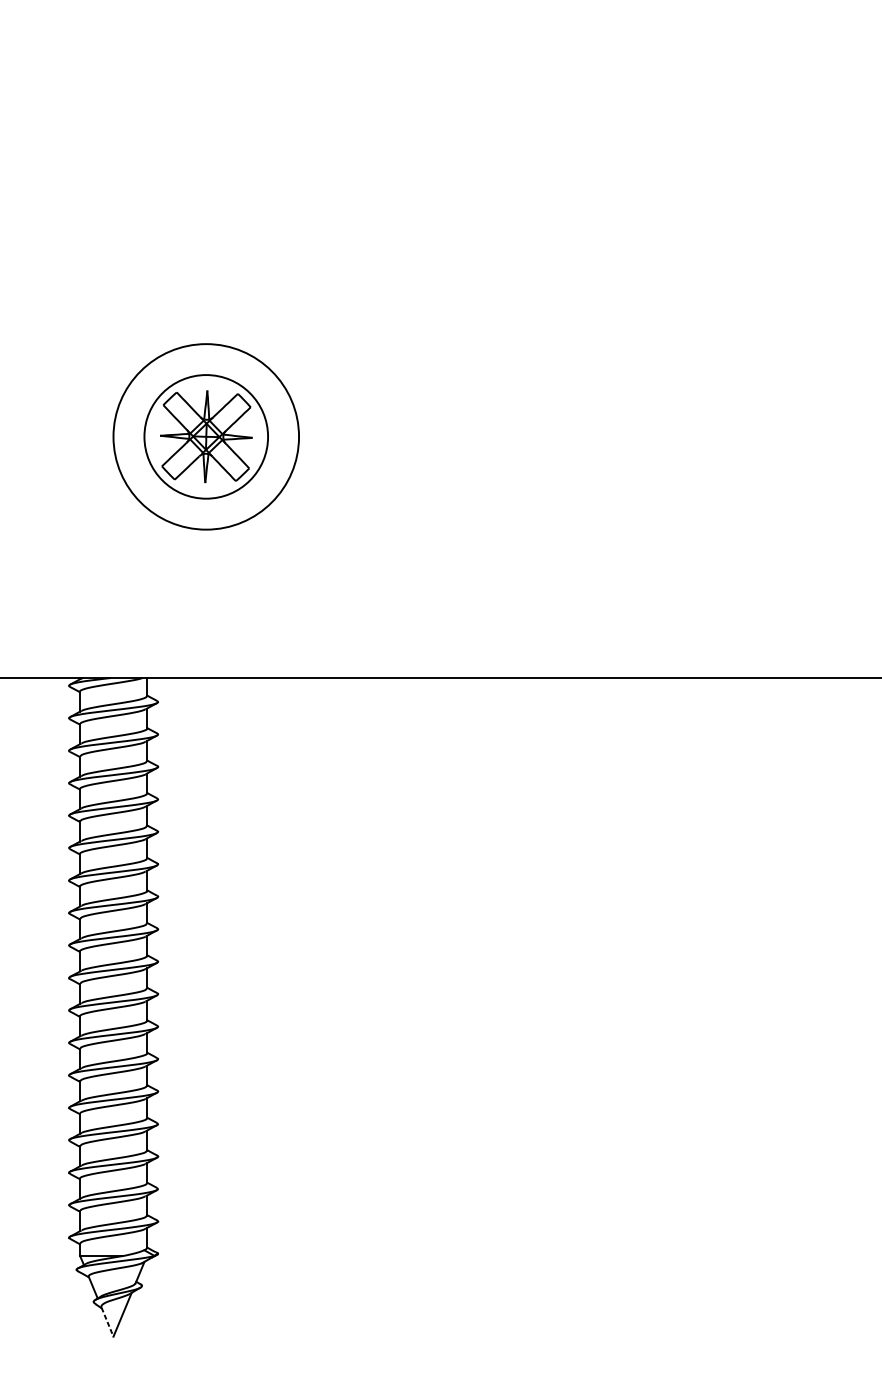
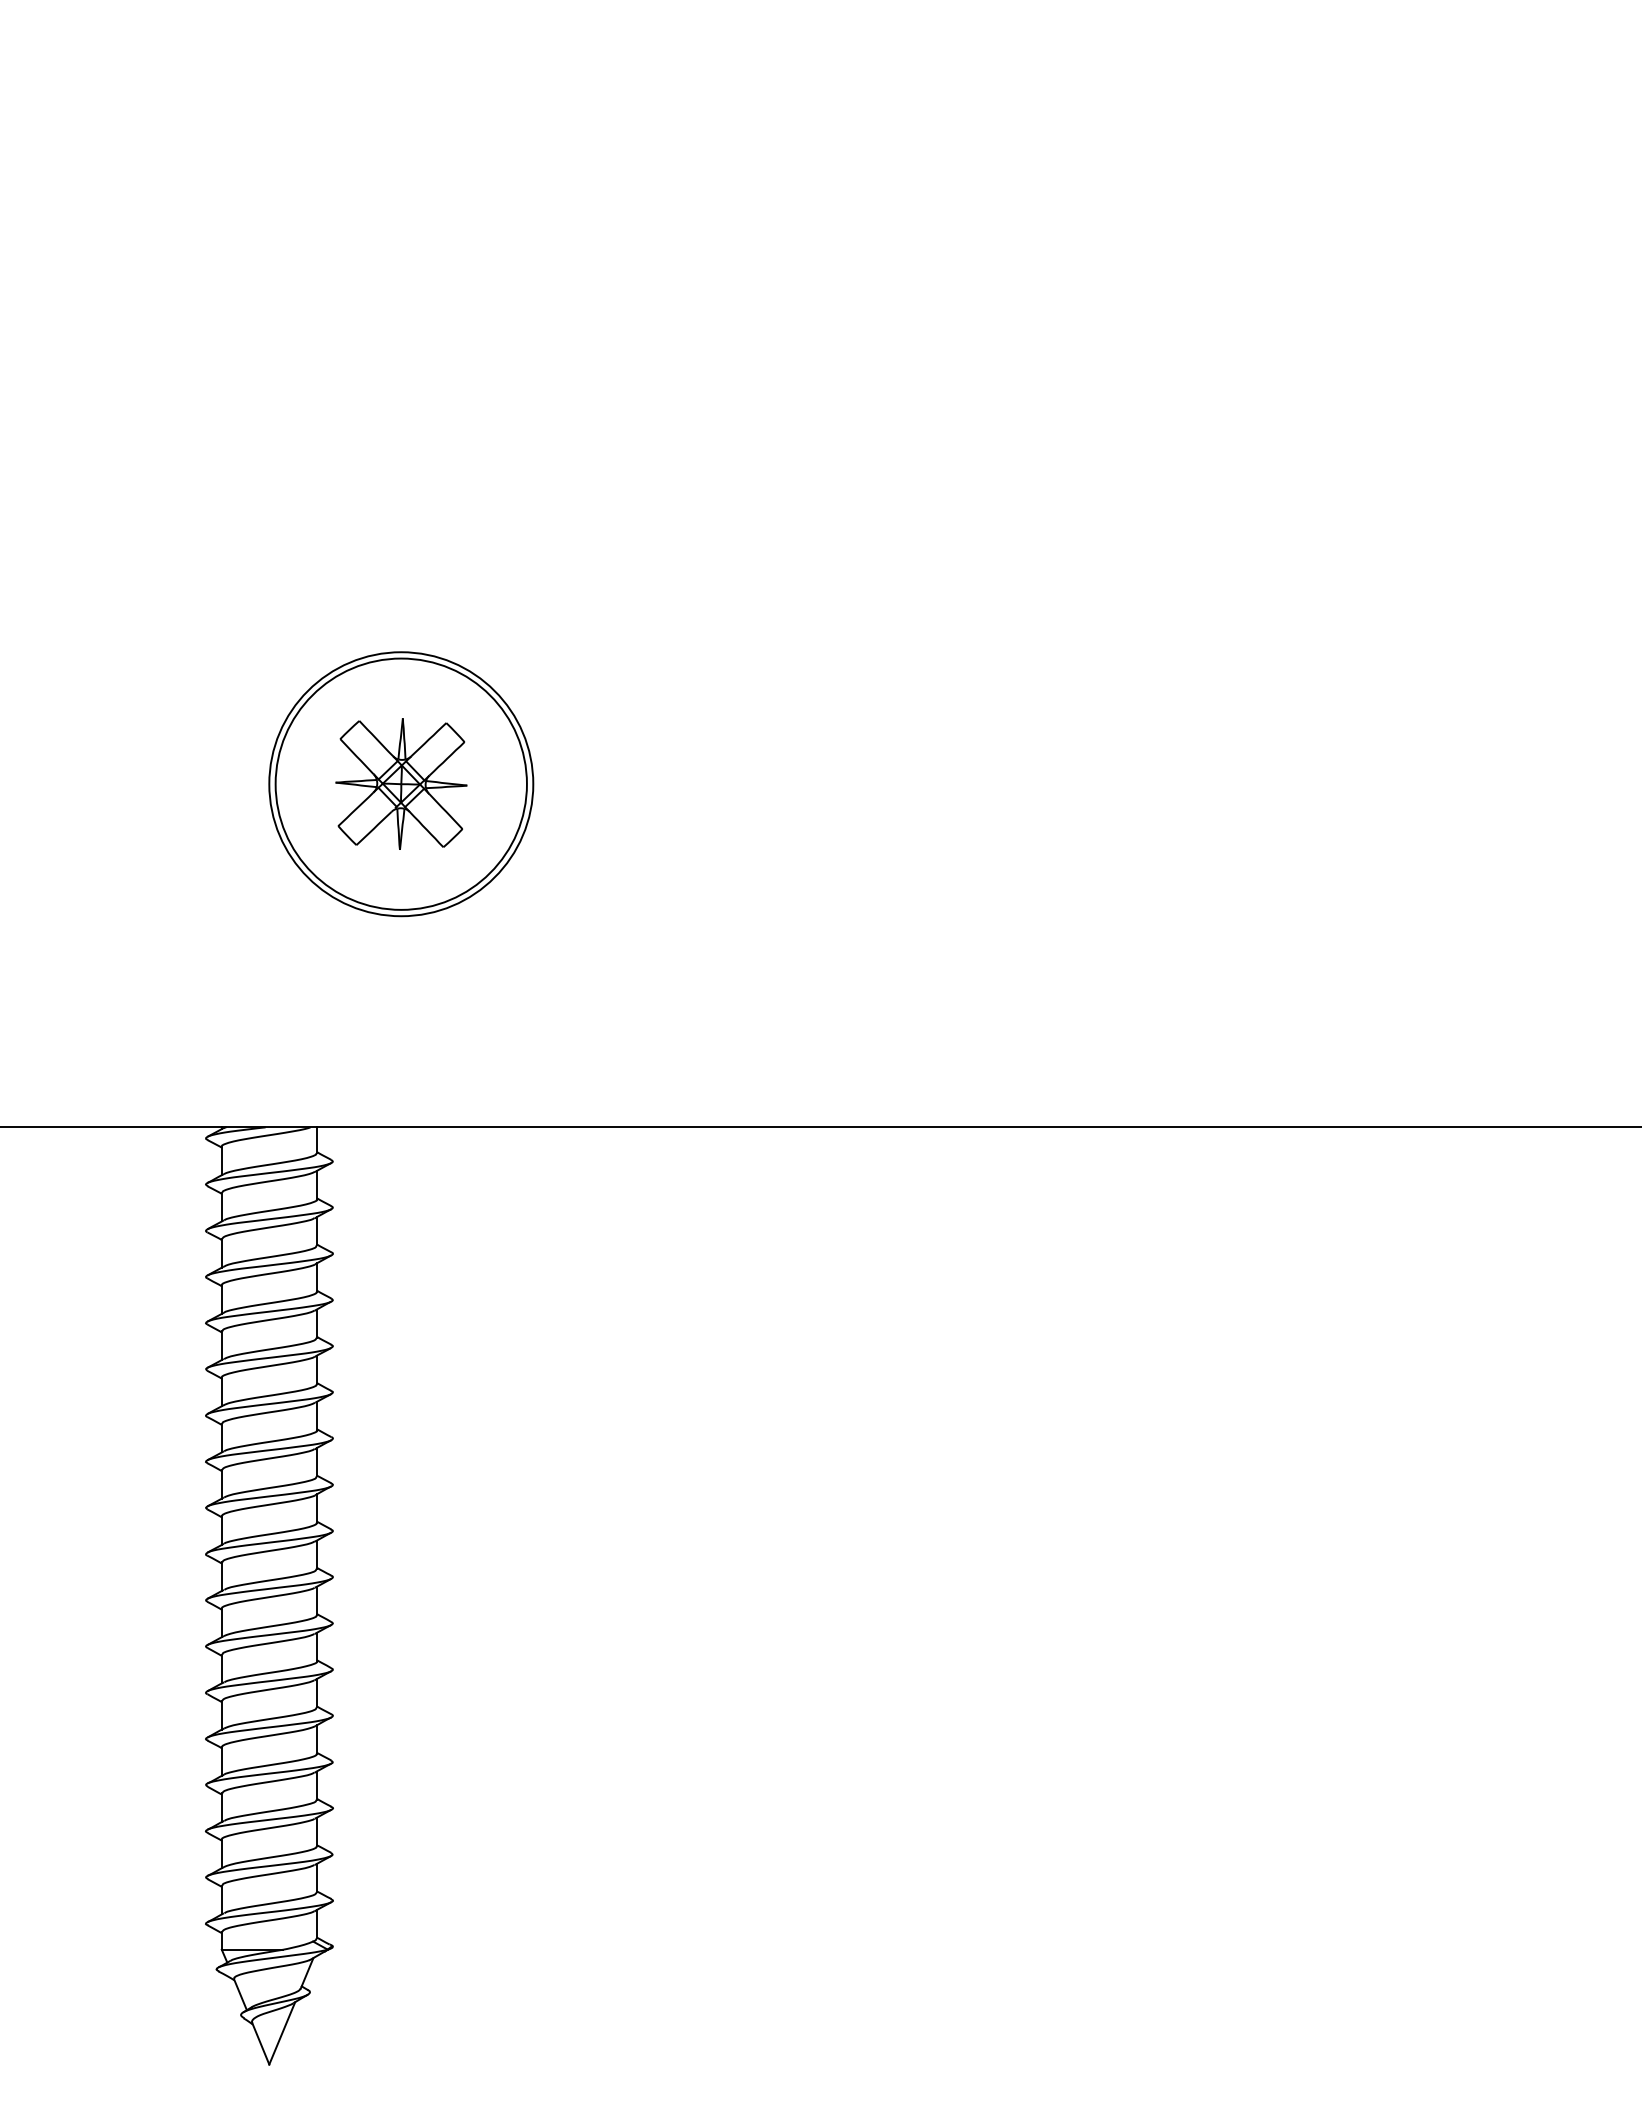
circle: (205, 436) -> (400, 783), size x1.43
line: (108, 1322) -> (261, 2044), dashed -> solid

